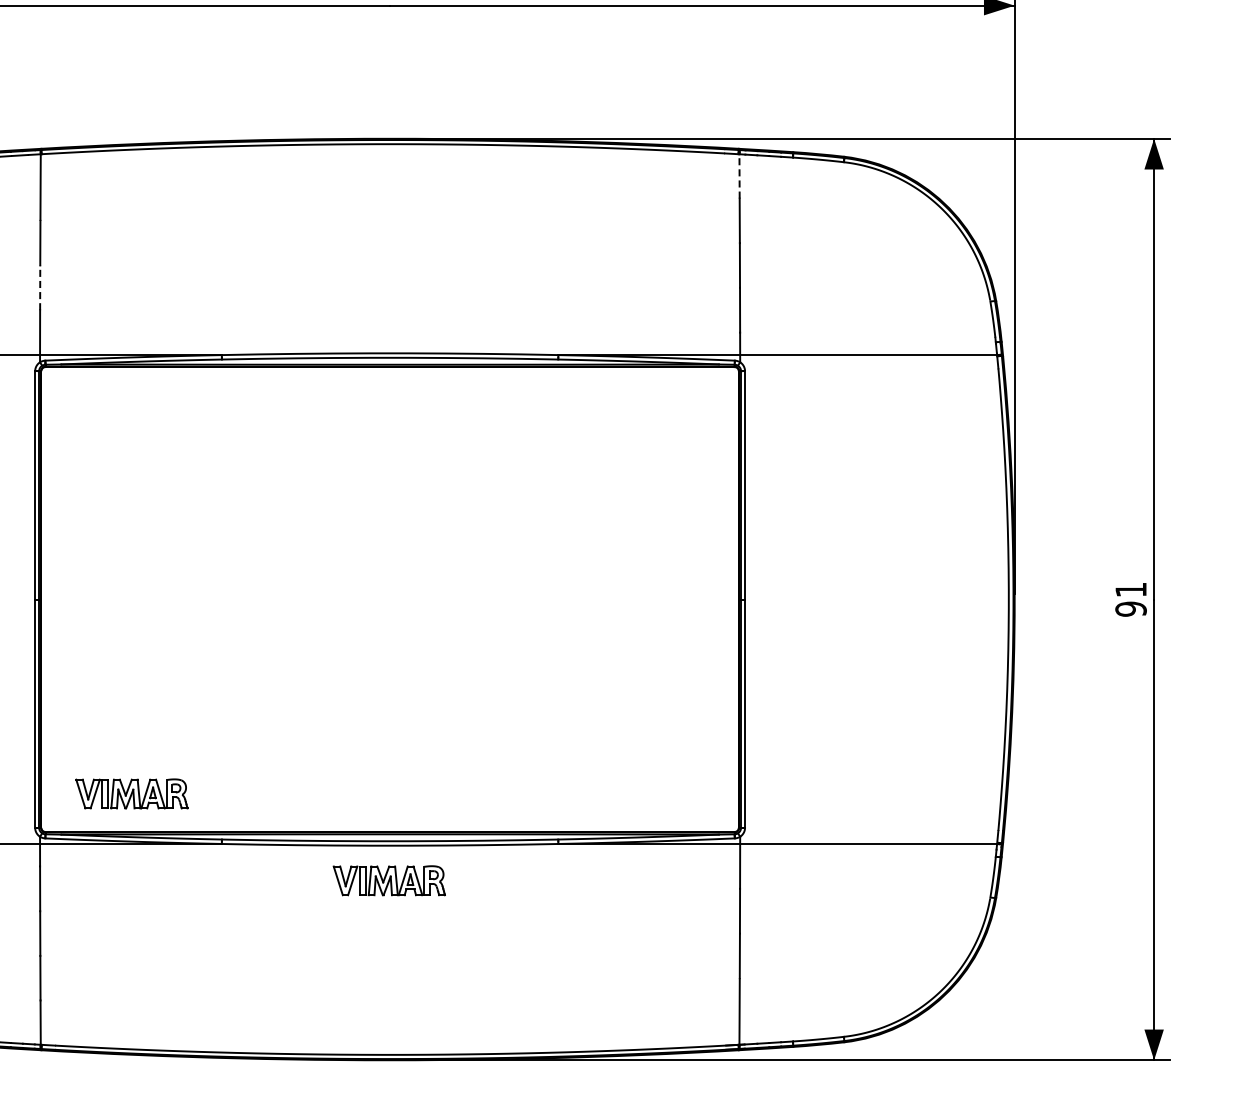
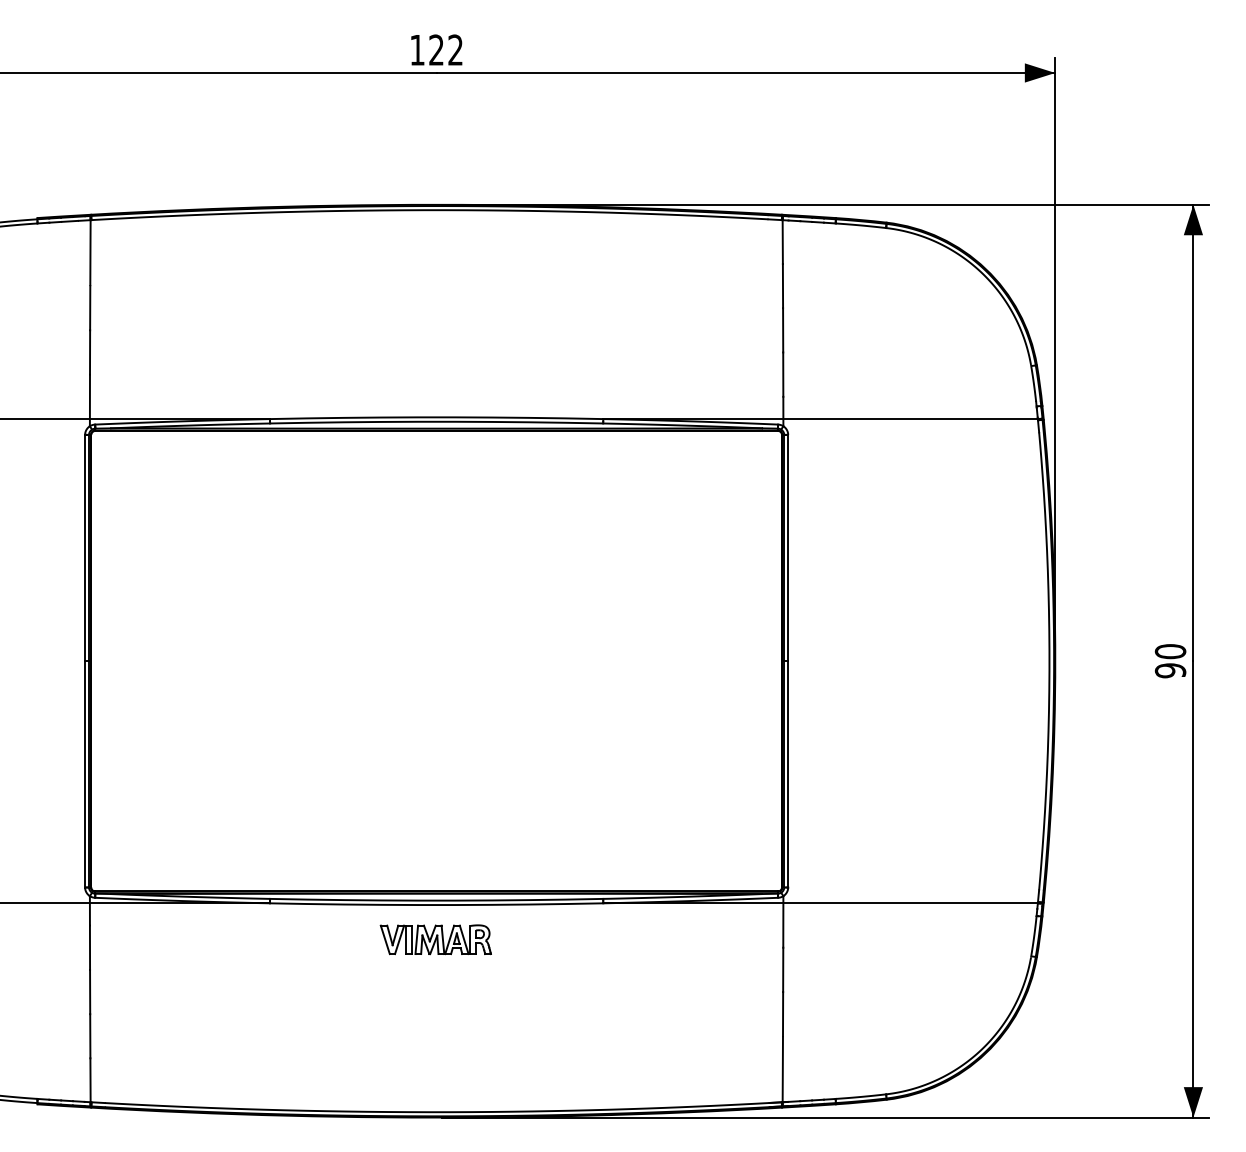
line: (739, 176) -> (782, 242), dashed -> solid
line: (40, 286) -> (90, 351), dashed -> solid
text: (1131, 589) -> (1170, 651), 91 -> 90
part: (131, 793) -> (180, 853), removed

